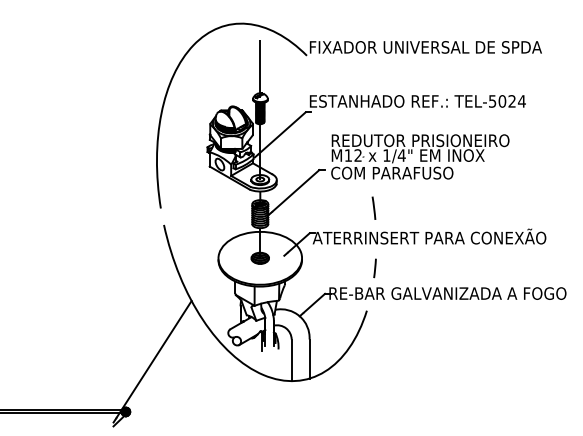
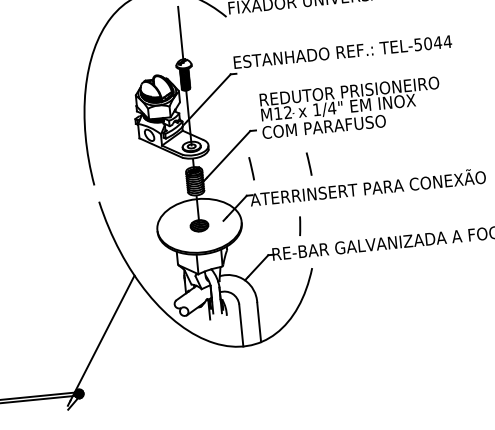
text: (512, 101) -> (438, 42), TEL-5024 -> TEL-5044
line: (316, 206) -> (251, 168), added
line: (374, 268) -> (299, 226), moved

